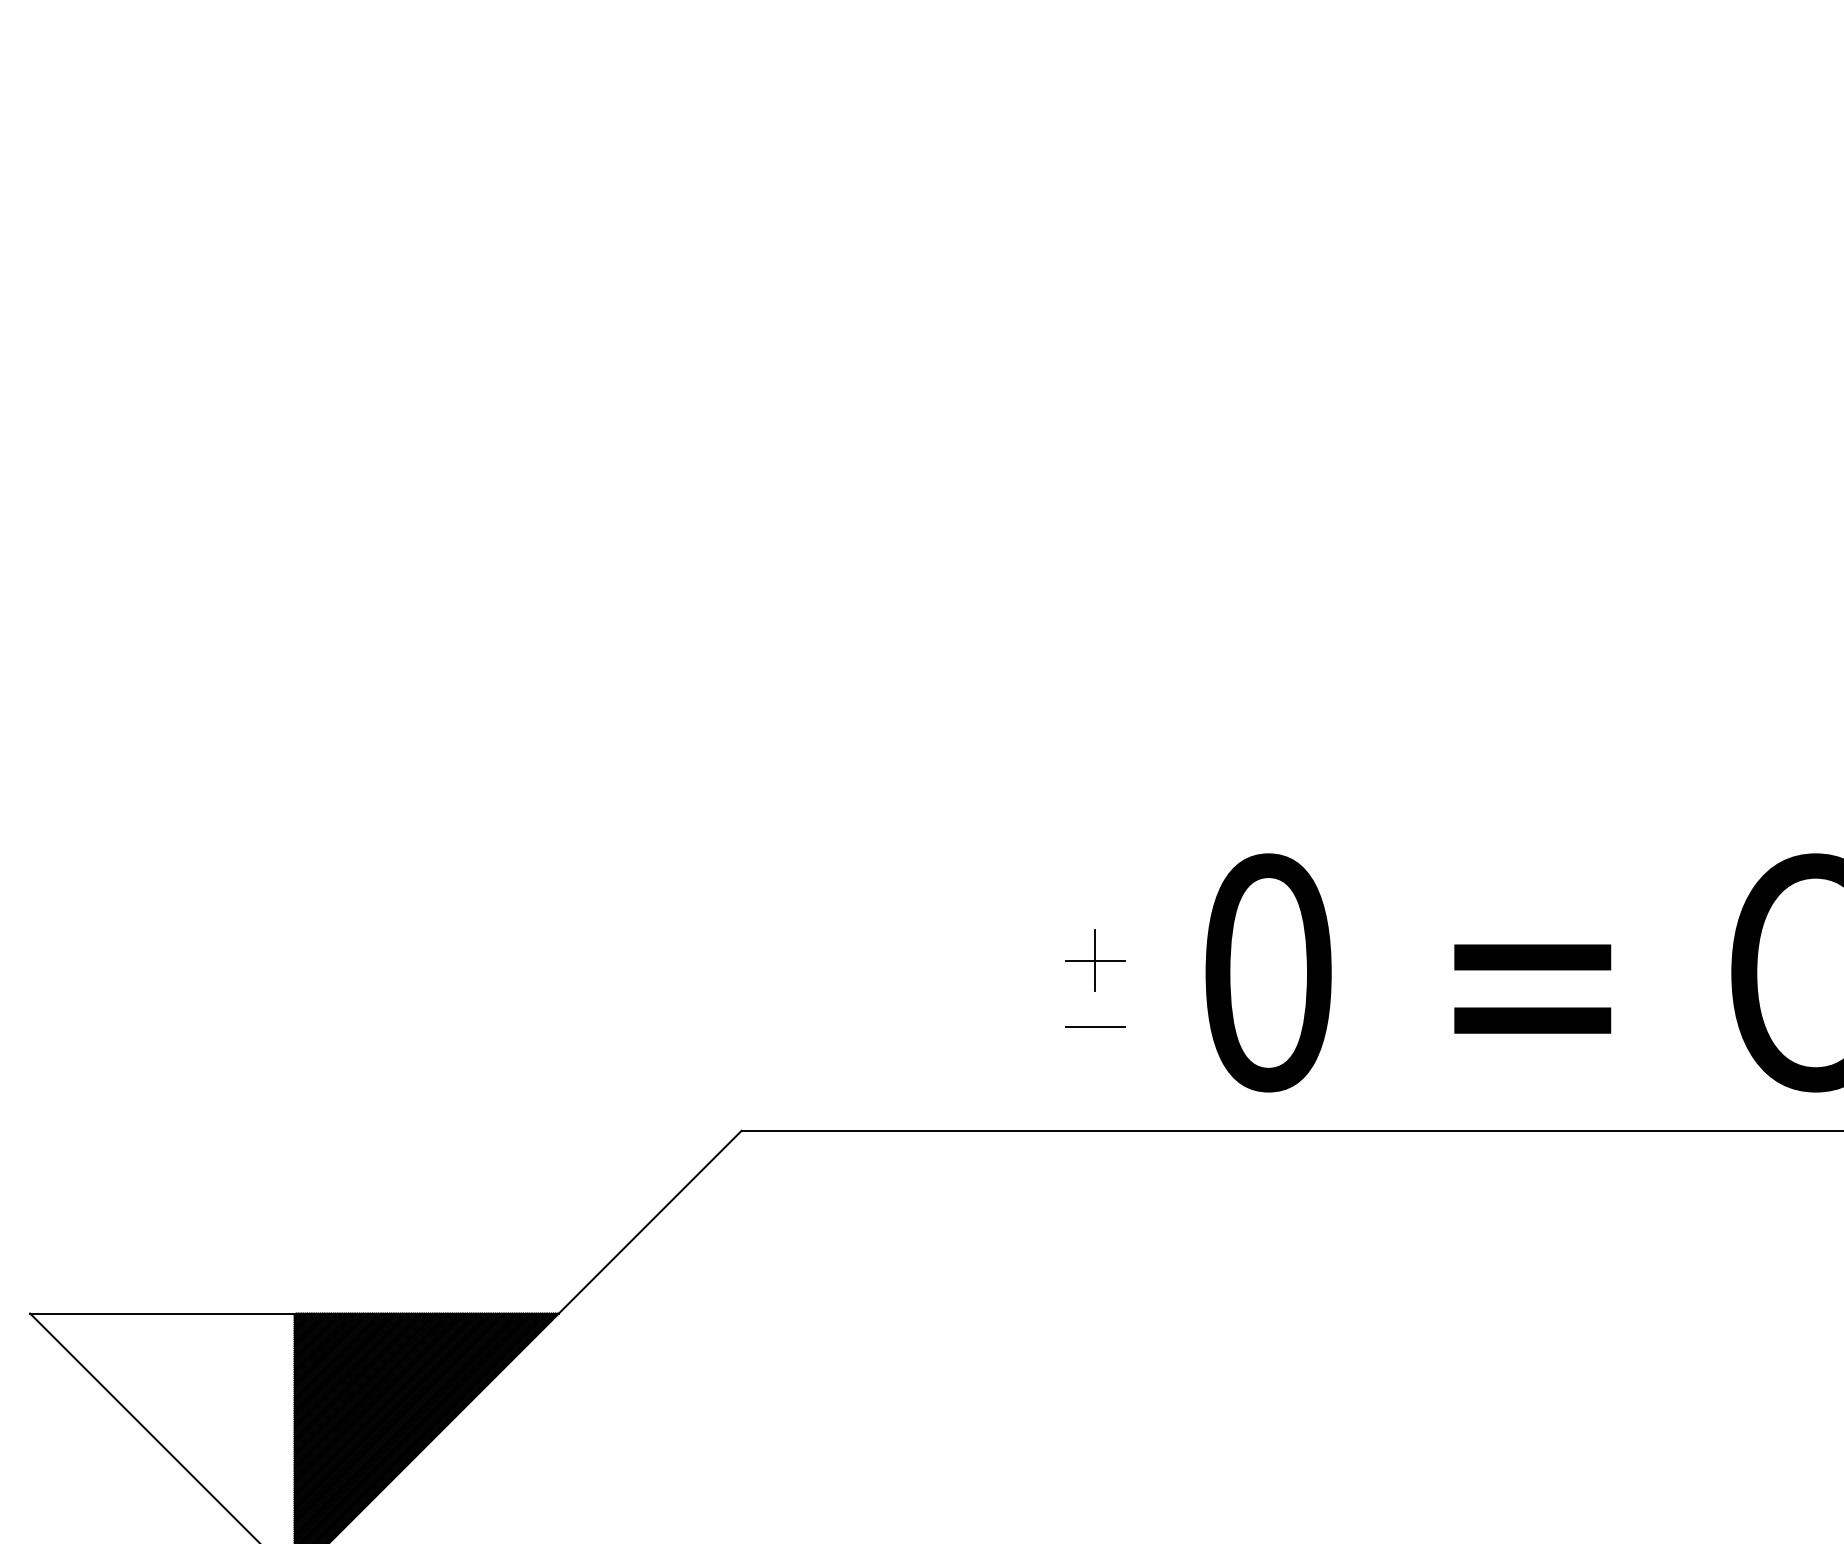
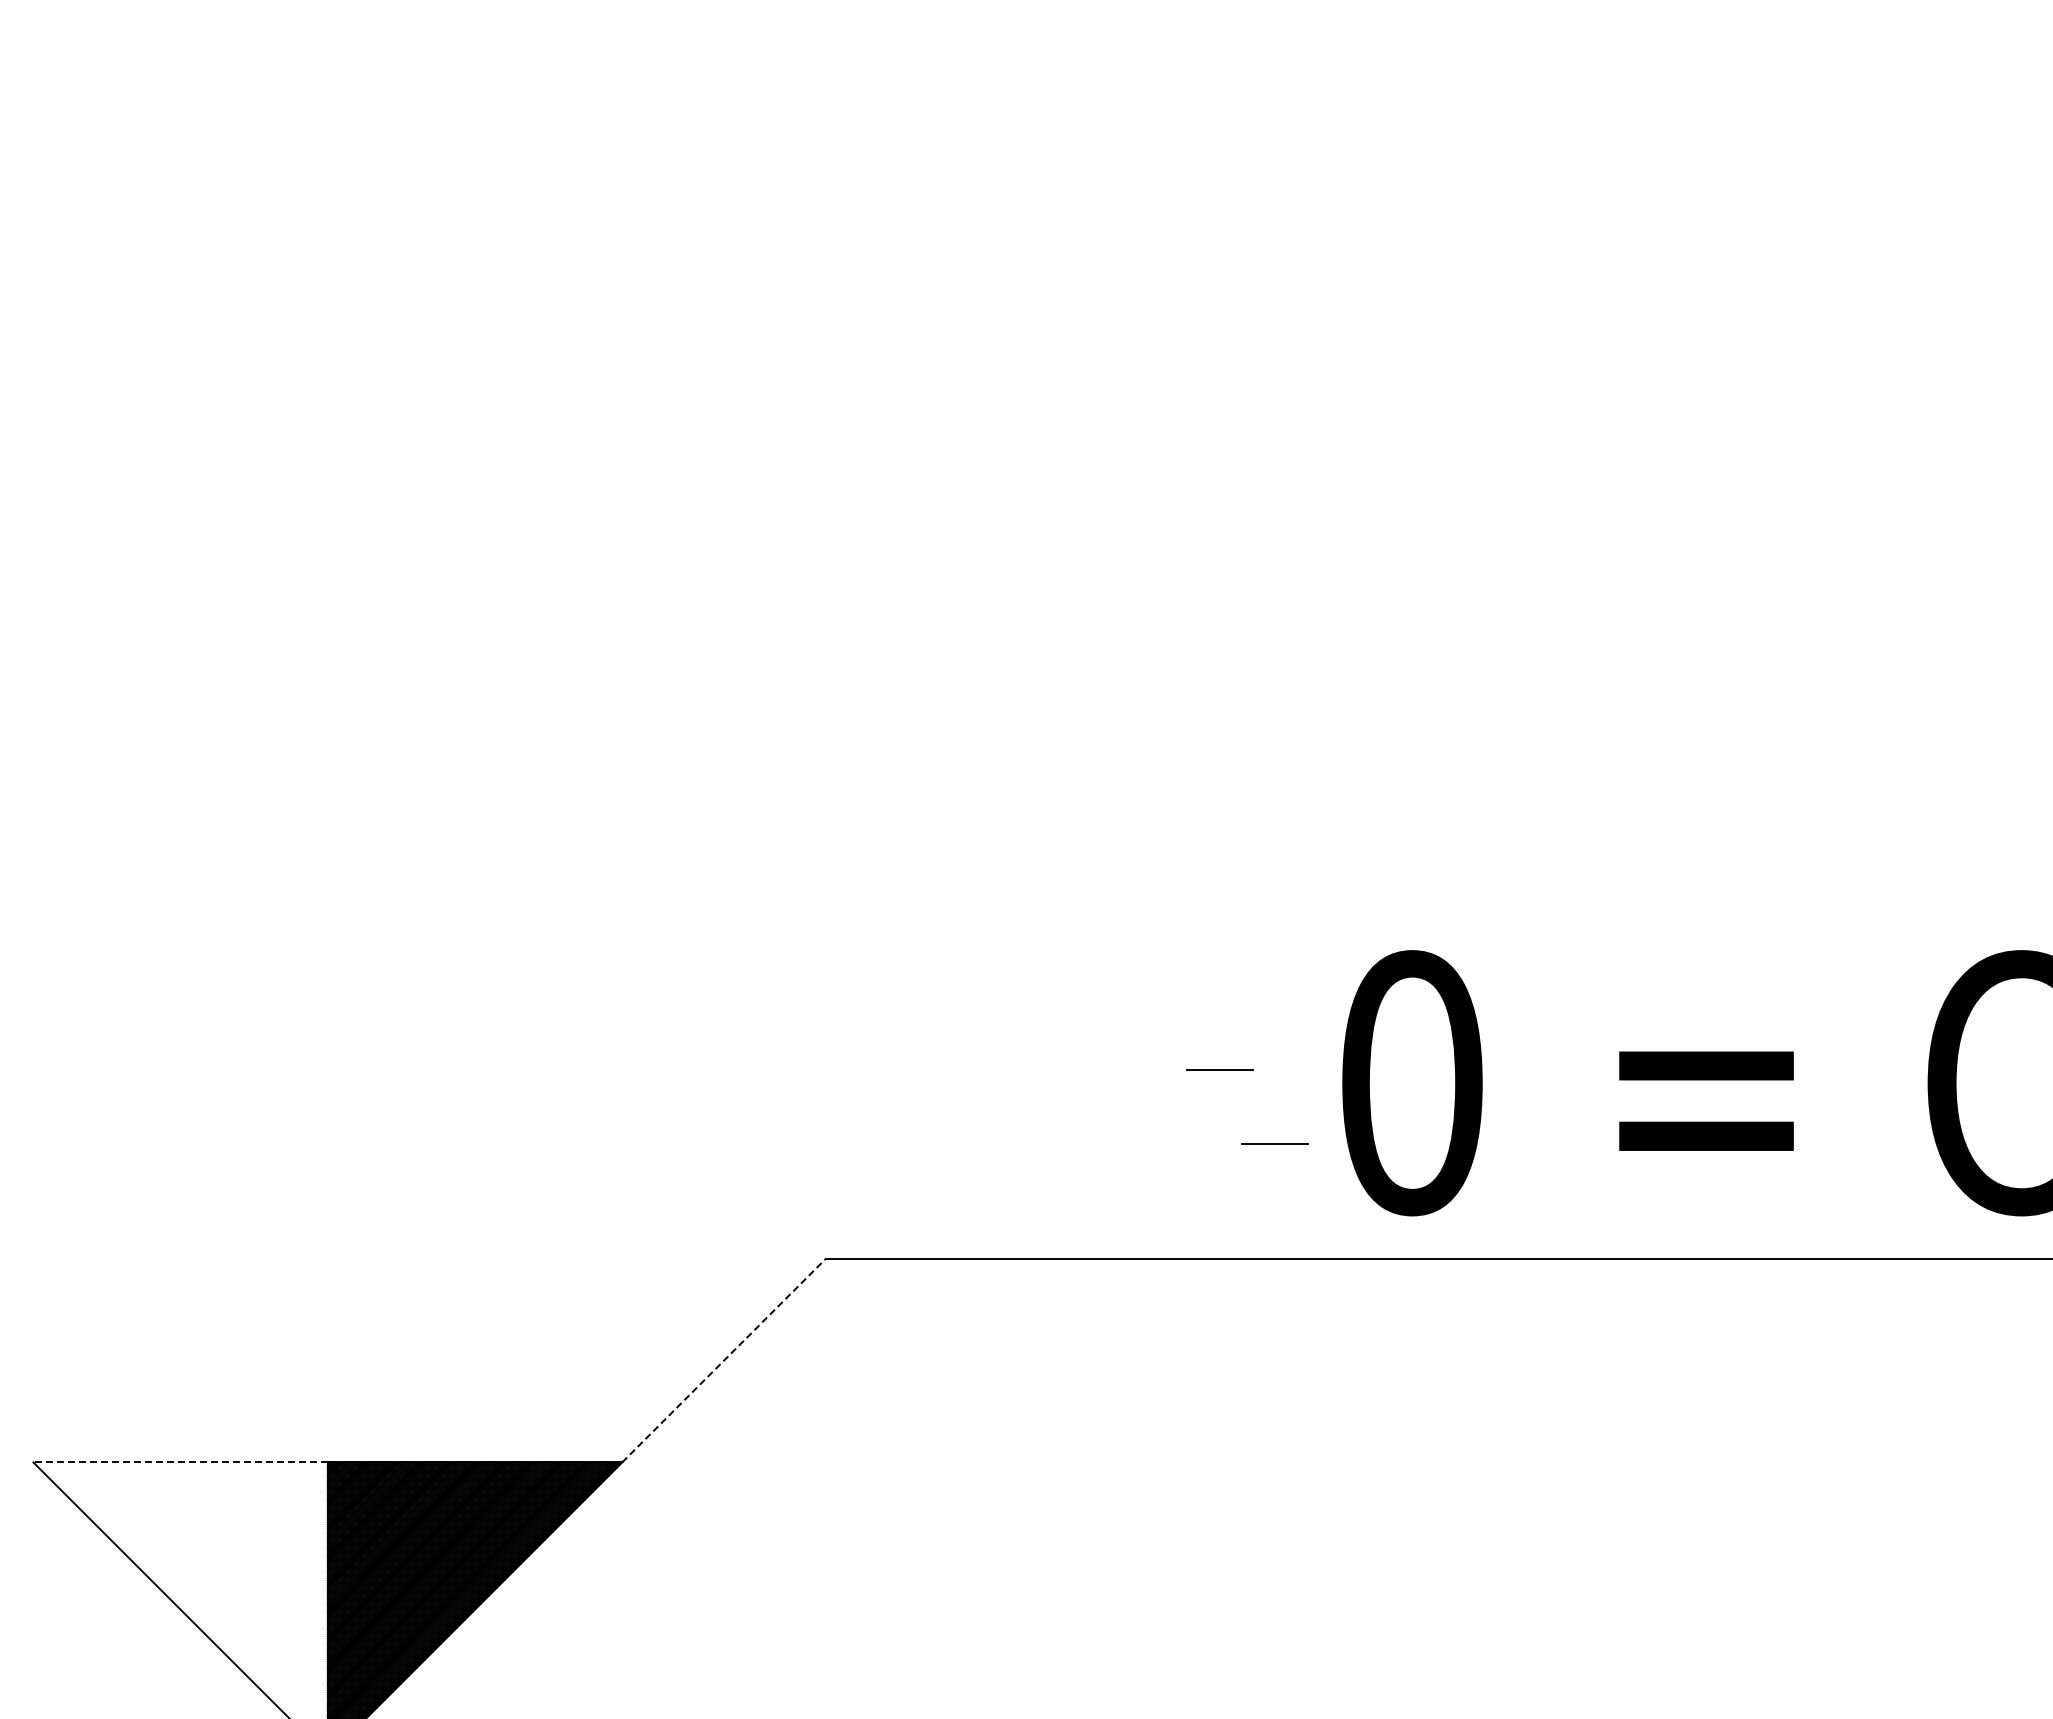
line: (1095, 959) -> (1219, 1068), removed
line: (1095, 1027) -> (1274, 1143), moved
line: (649, 1221) -> (723, 1360), solid -> dashed
line: (162, 1313) -> (180, 1462), solid -> dashed

